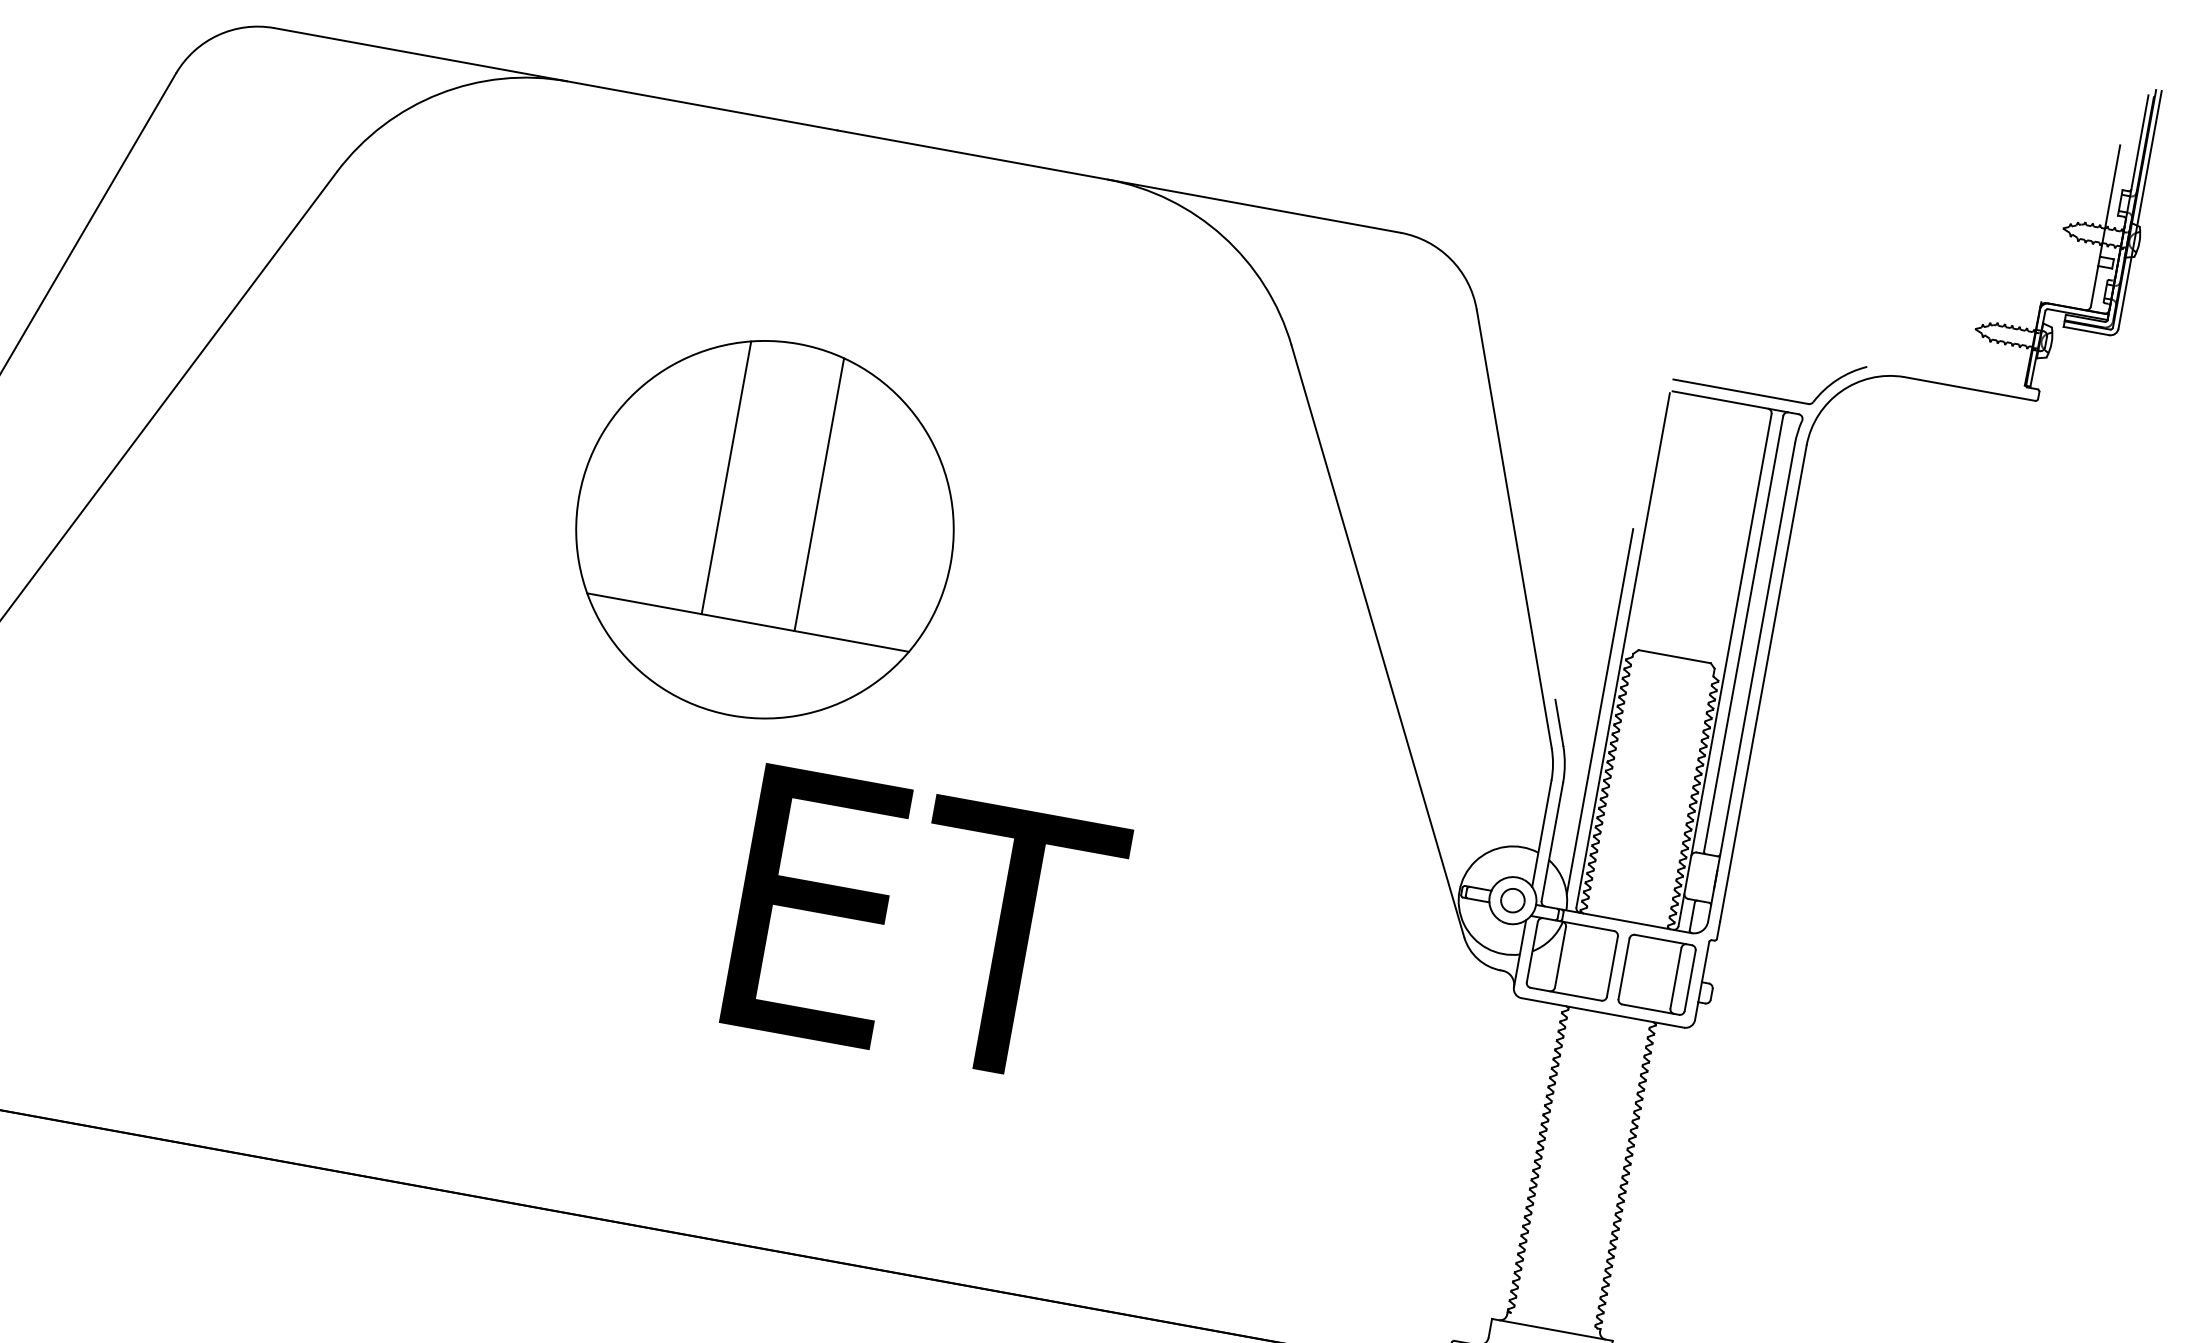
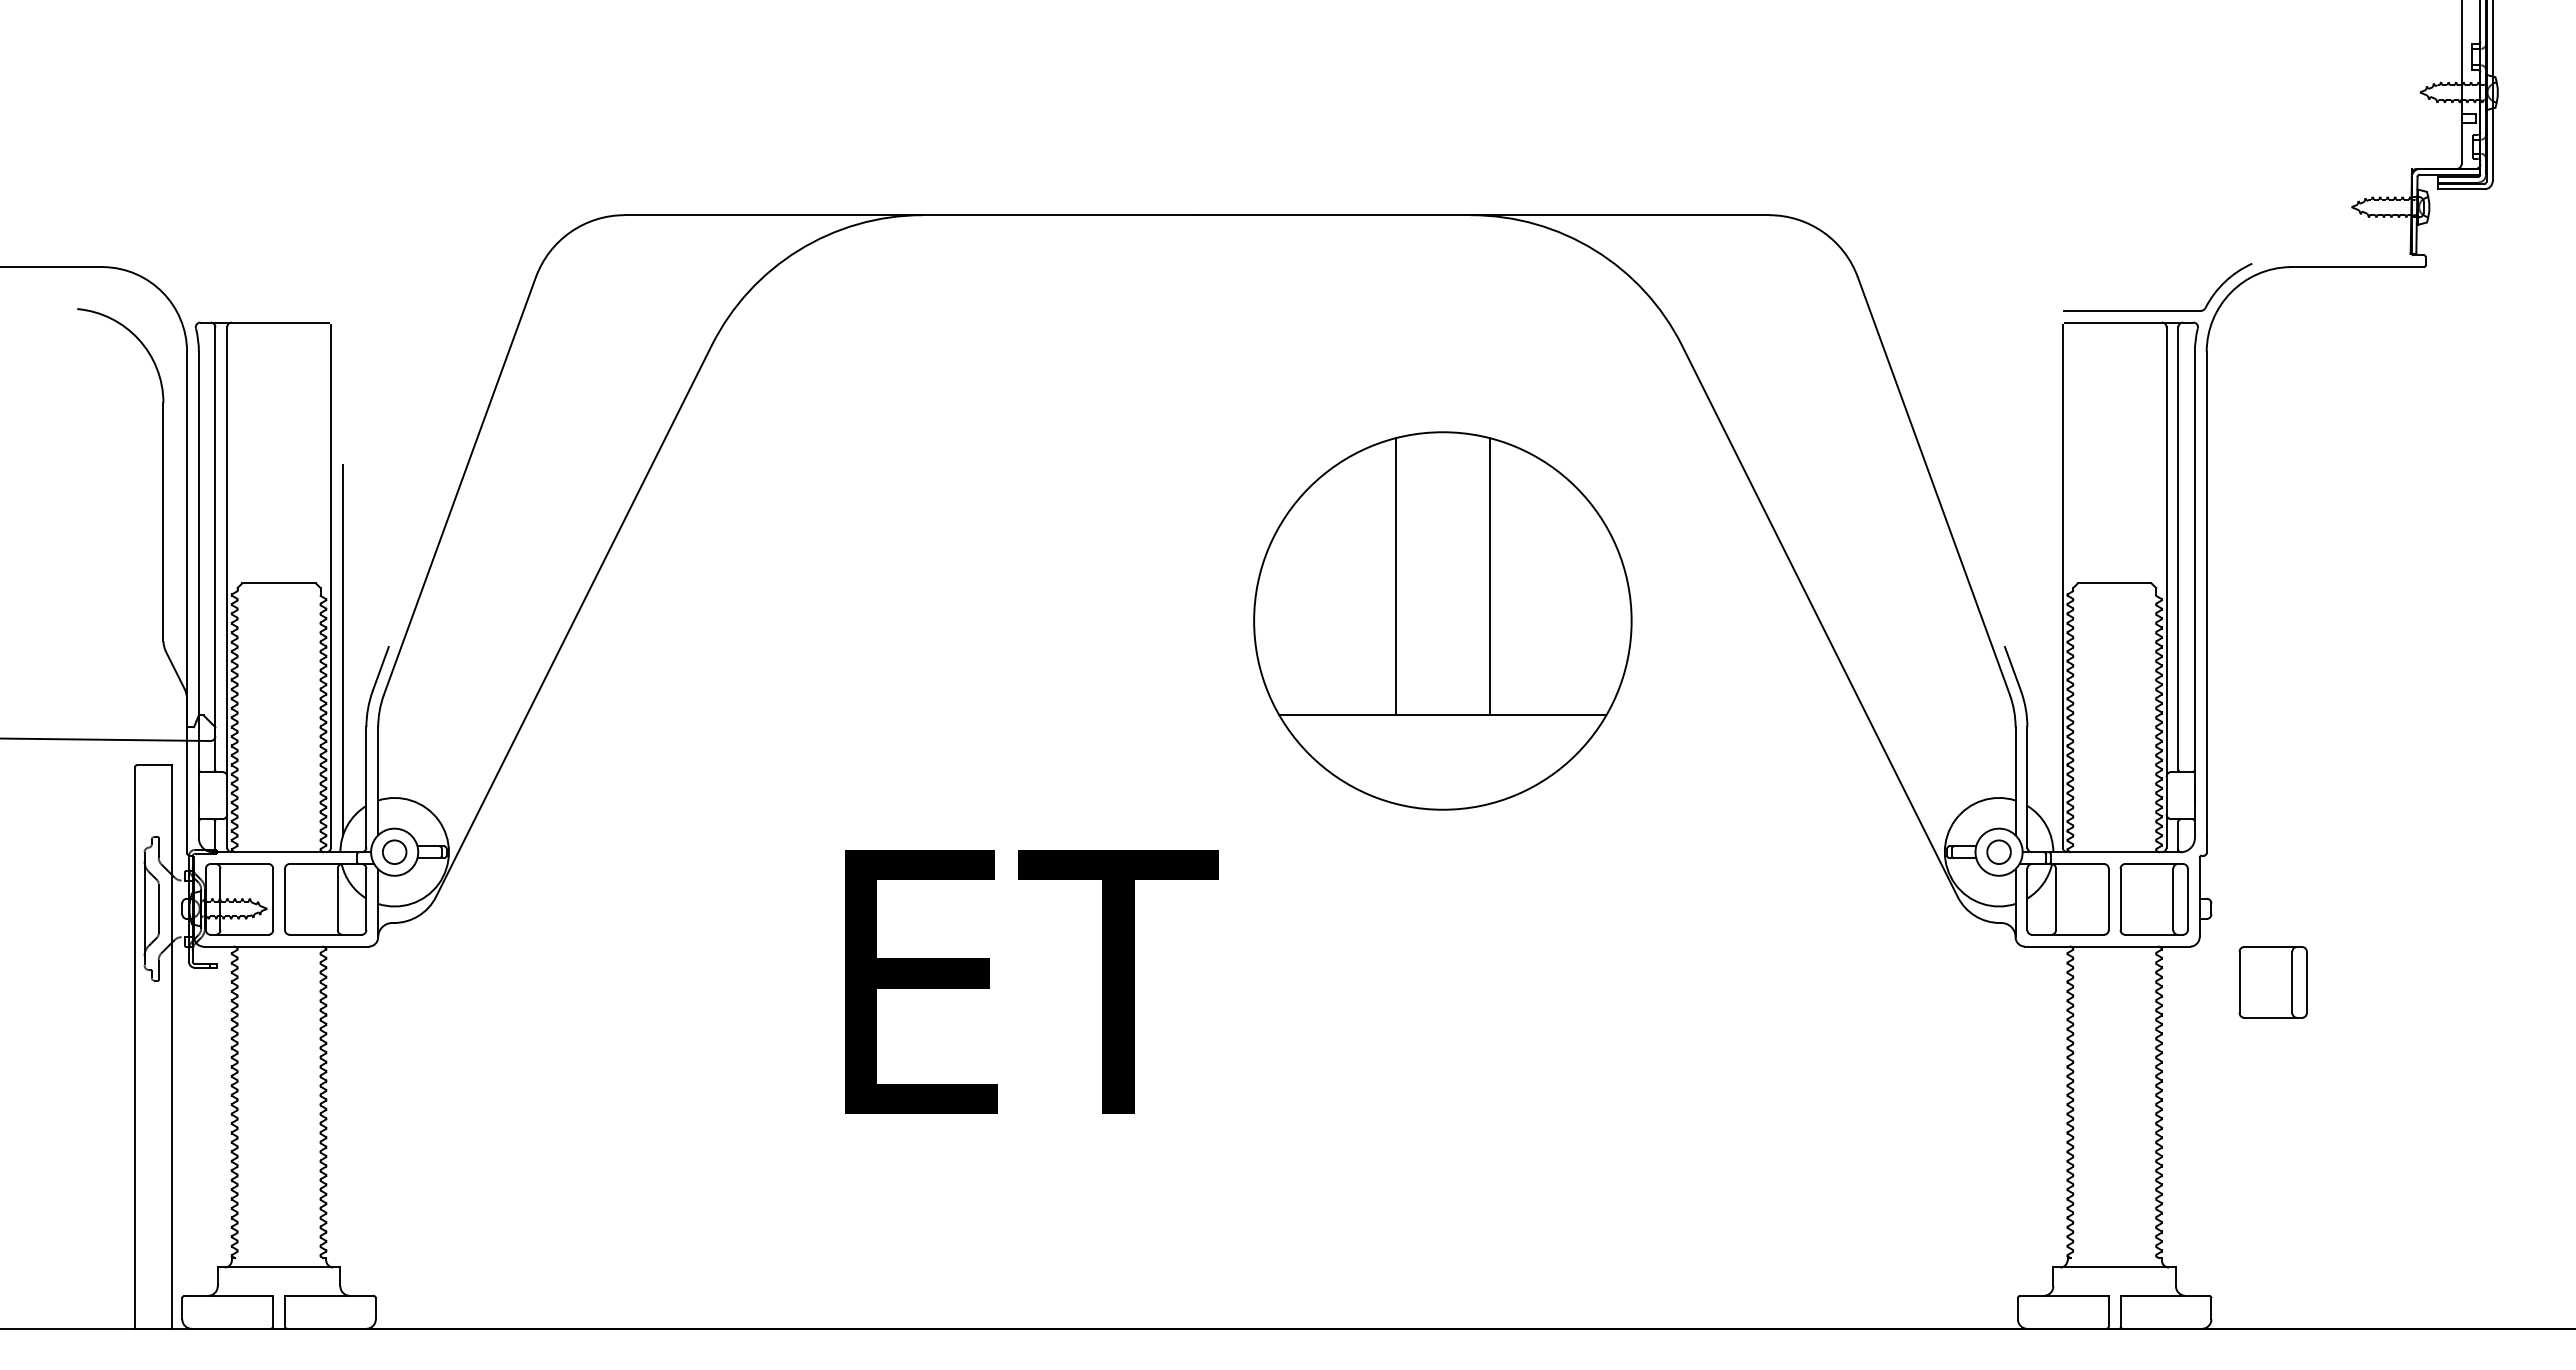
part: (764, 529) -> (1442, 620), moved
line: (1599, 711) -> (2050, 650), removed
text: (926, 925) -> (1031, 981), moved
part: (1758, 1077) -> (2272, 982), added

